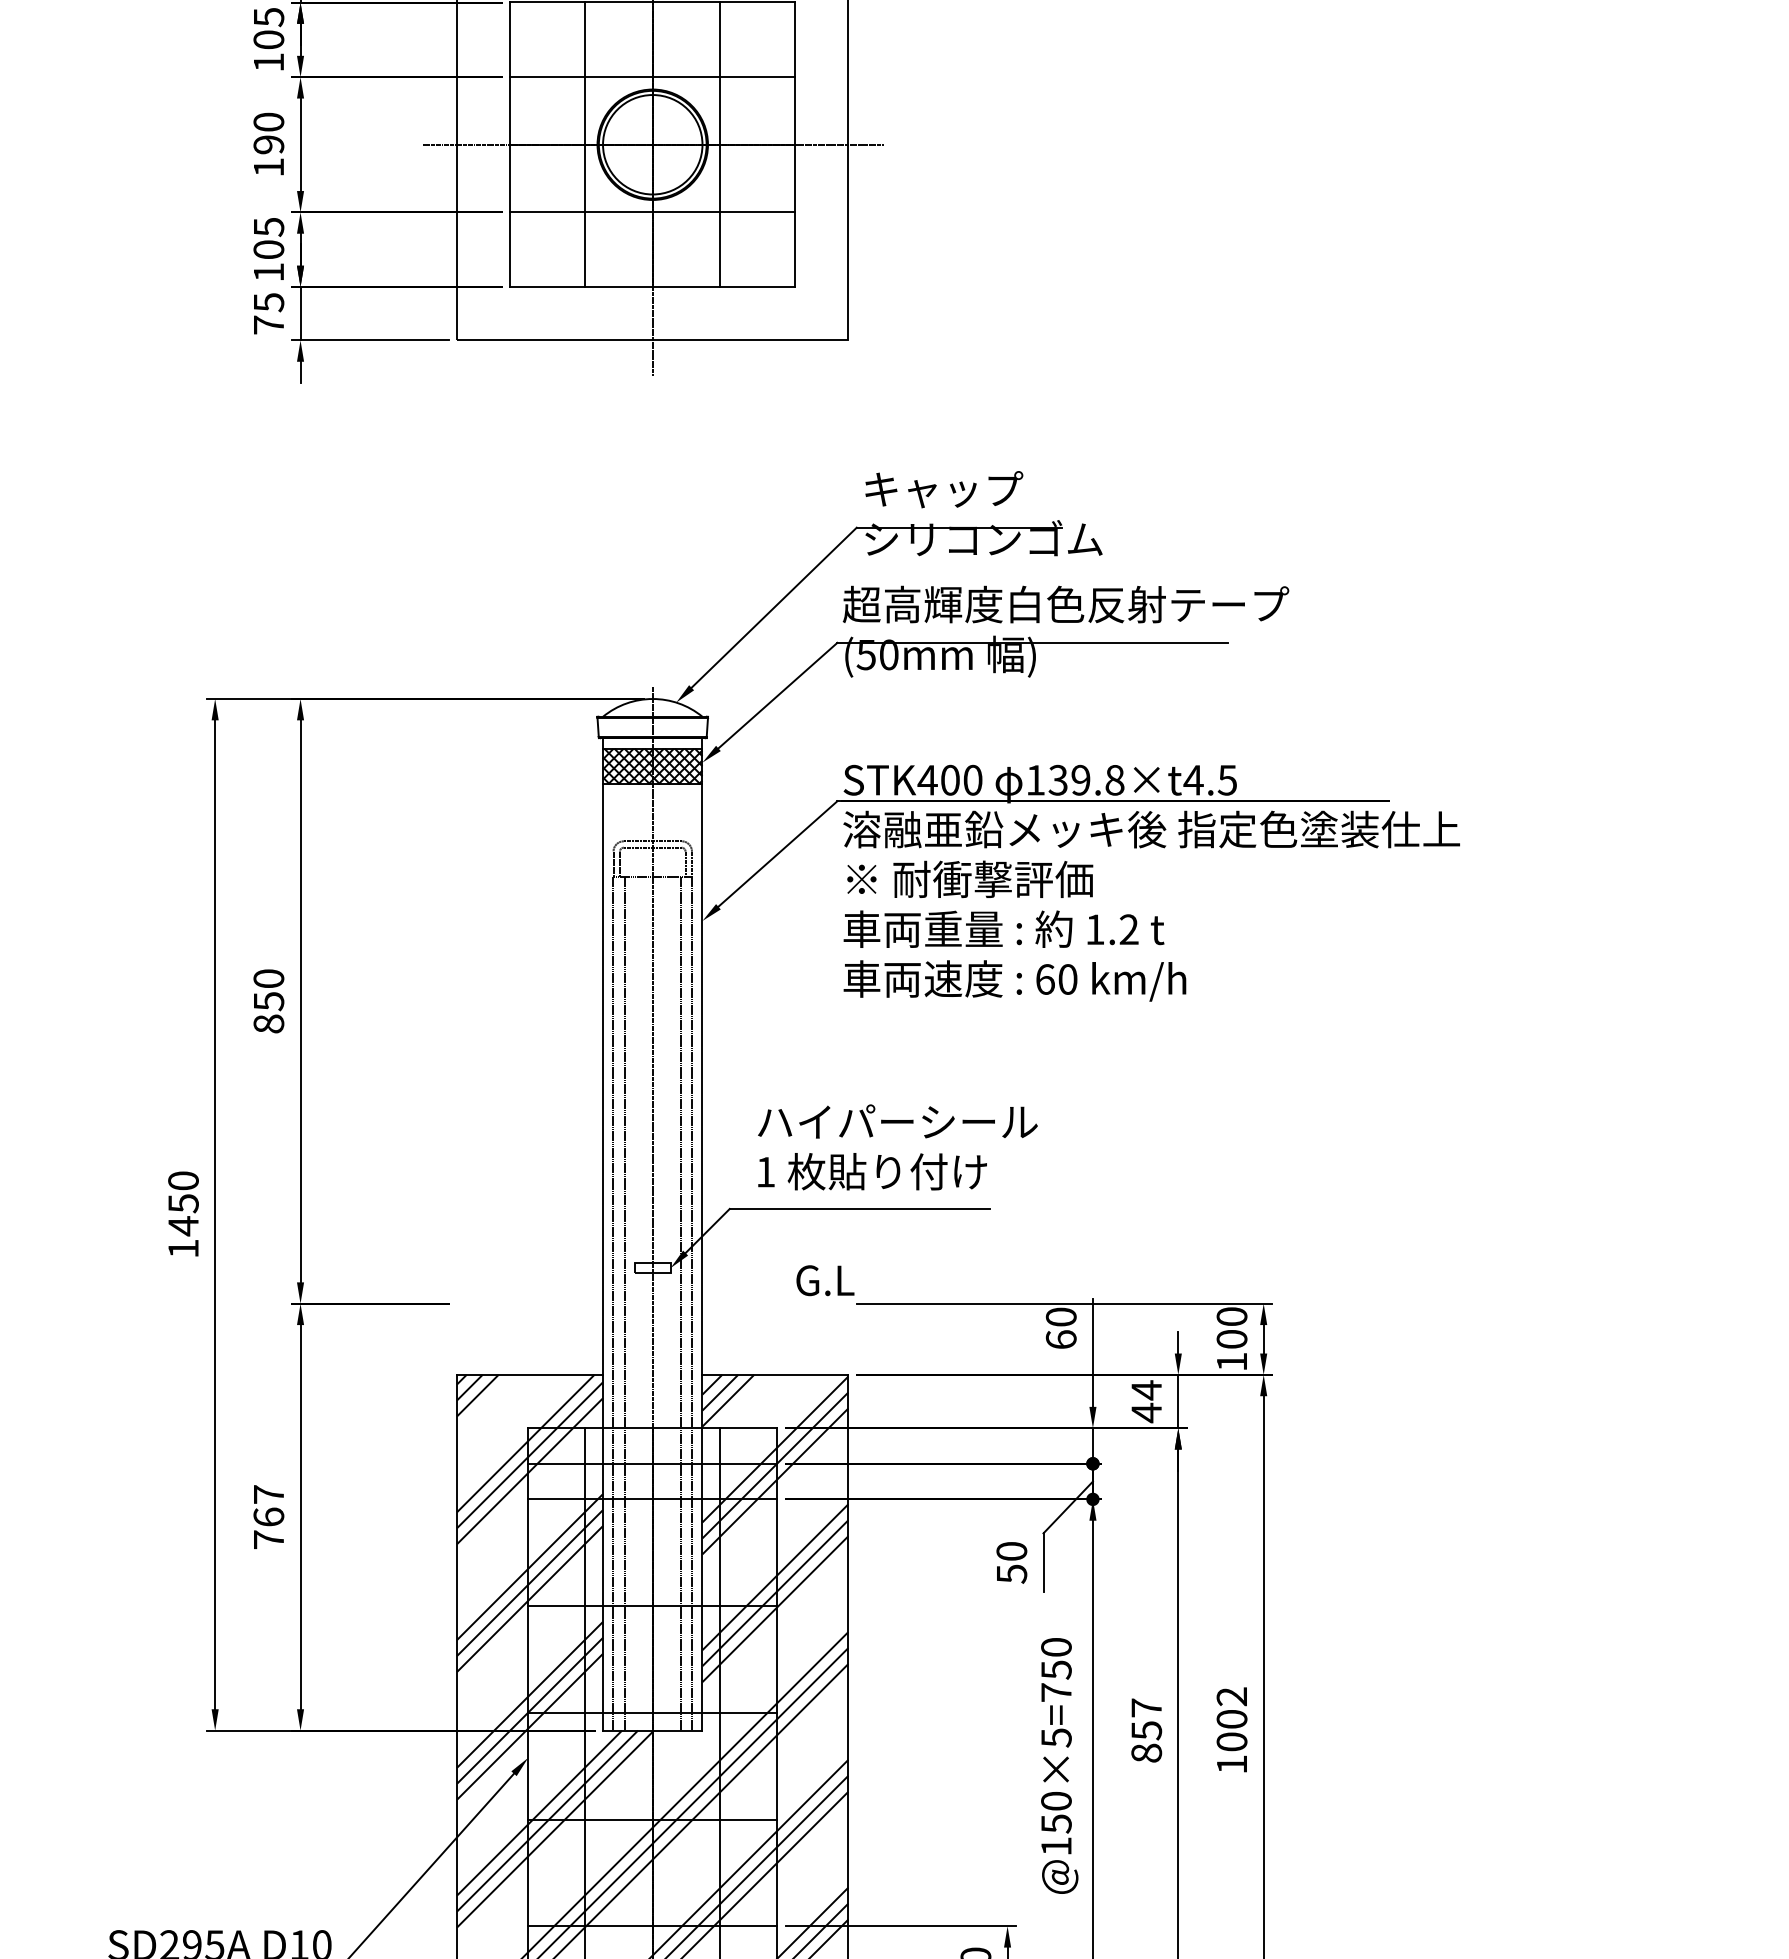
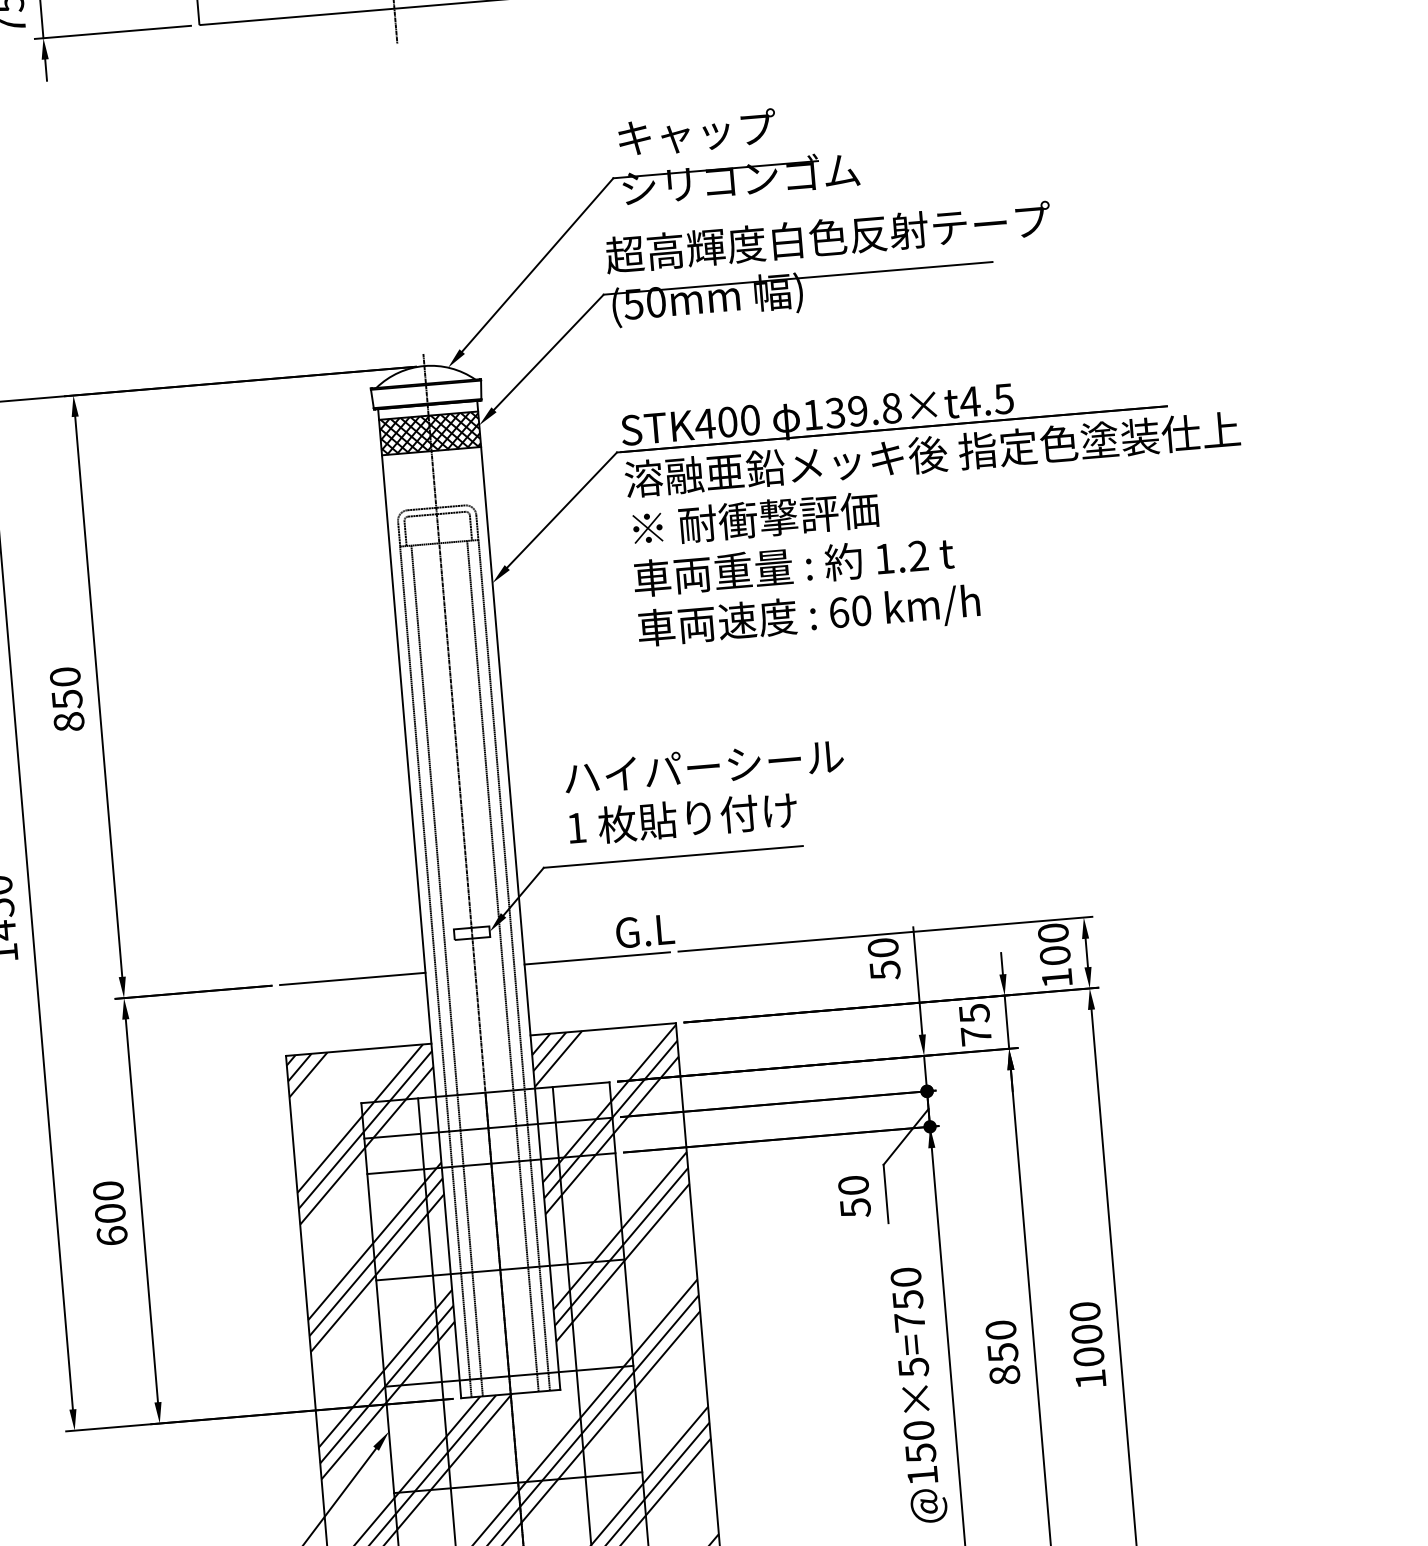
line: (530, 1303) -> (353, 978), added
line: (775, 1303) -> (597, 958), added
text: (1060, 1339) -> (884, 970), 60 -> 50
text: (1146, 1401) -> (975, 1024), 44 -> 75
text: (268, 1517) -> (110, 1213), 767 -> 600
text: (1231, 1696) -> (1084, 1311), 1002 -> 1000
text: (1146, 1707) -> (1000, 1329), 857 -> 850

